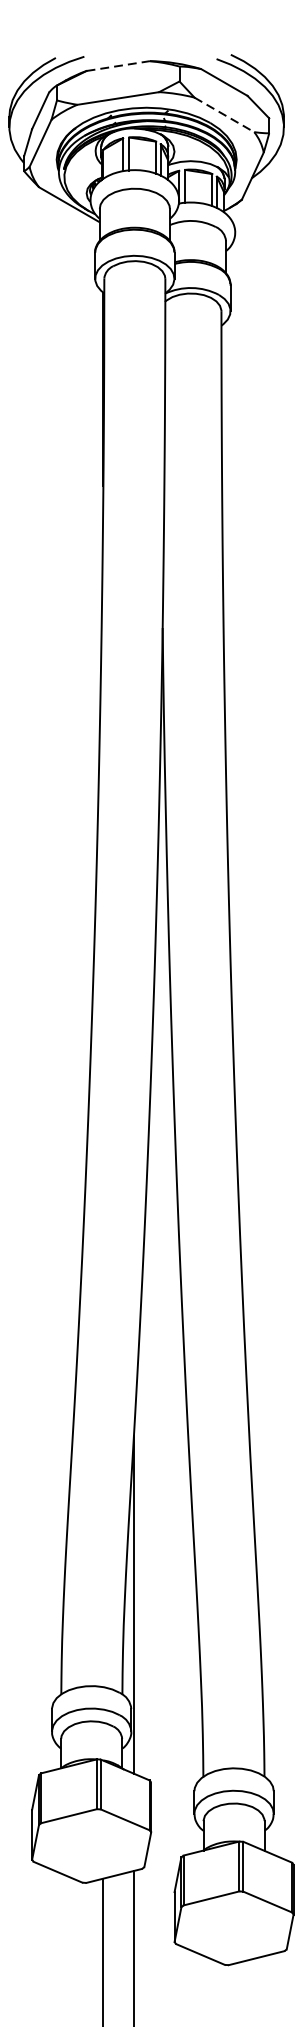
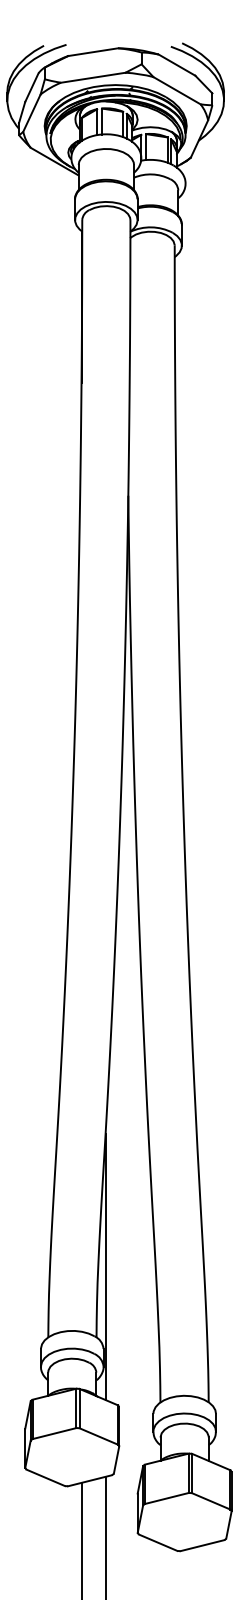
line: (118, 66) -> (93, 52), dashed -> solid
line: (224, 114) -> (177, 90), dashed -> solid

